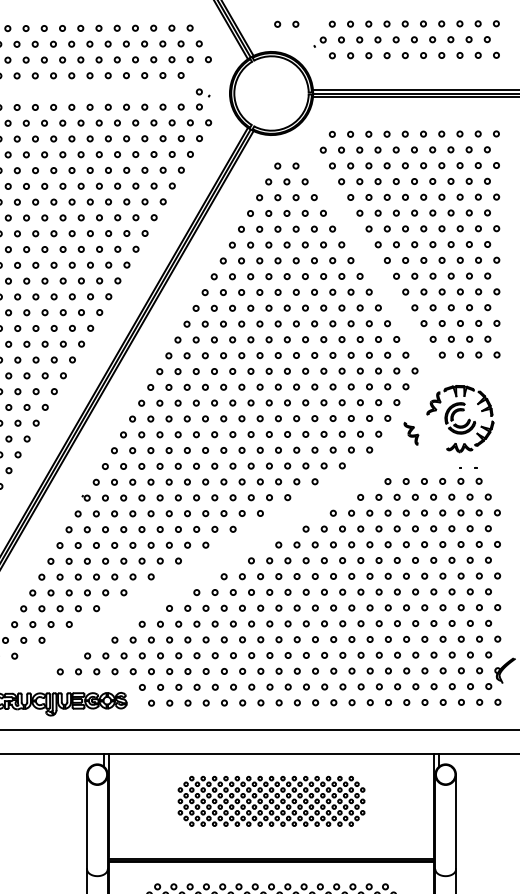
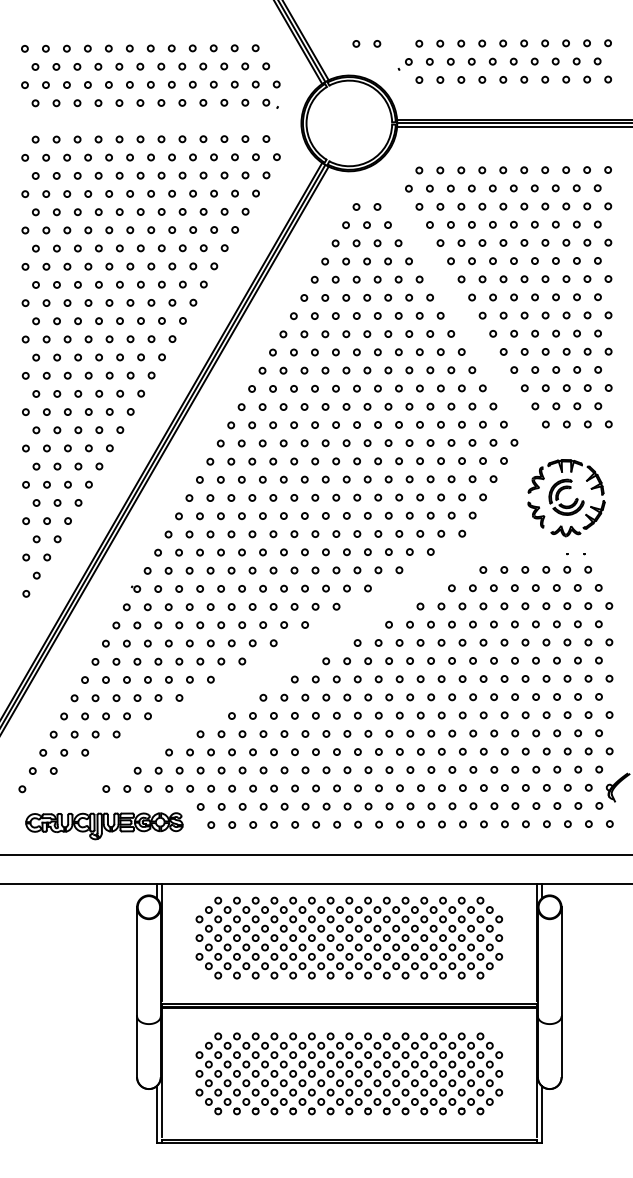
part: (203, 92) -> (270, 103), moved
part: (411, 433) -> (536, 514), moved
part: (271, 800) -> (349, 937), size x1.43

